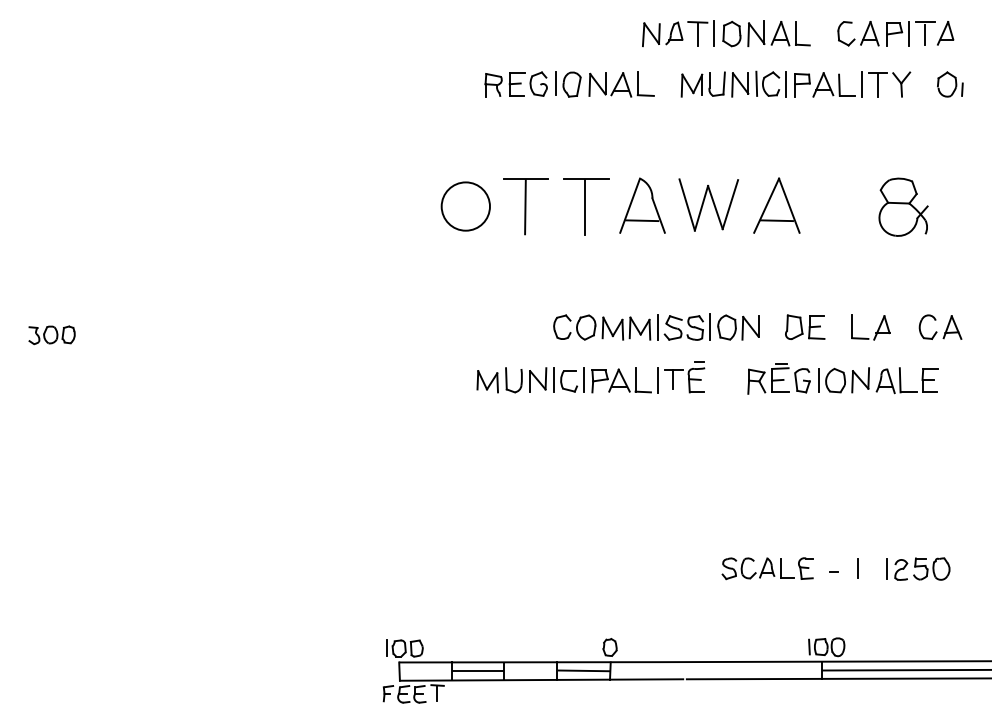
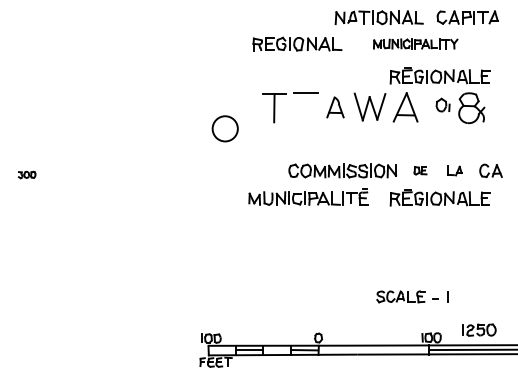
part: (795, 83) -> (415, 43), size x0.7
part: (949, 83) -> (442, 104), moved
part: (841, 144) -> (439, 75), added
circle: (464, 205) -> (224, 128), moved
part: (642, 205) -> (335, 107), size x0.7
line: (585, 207) -> (305, 108), removed
part: (805, 326) -> (420, 170), size x0.6
part: (870, 326) -> (454, 170), size x0.7
part: (50, 334) -> (26, 174), size x0.7
part: (918, 567) -> (479, 329), moved

